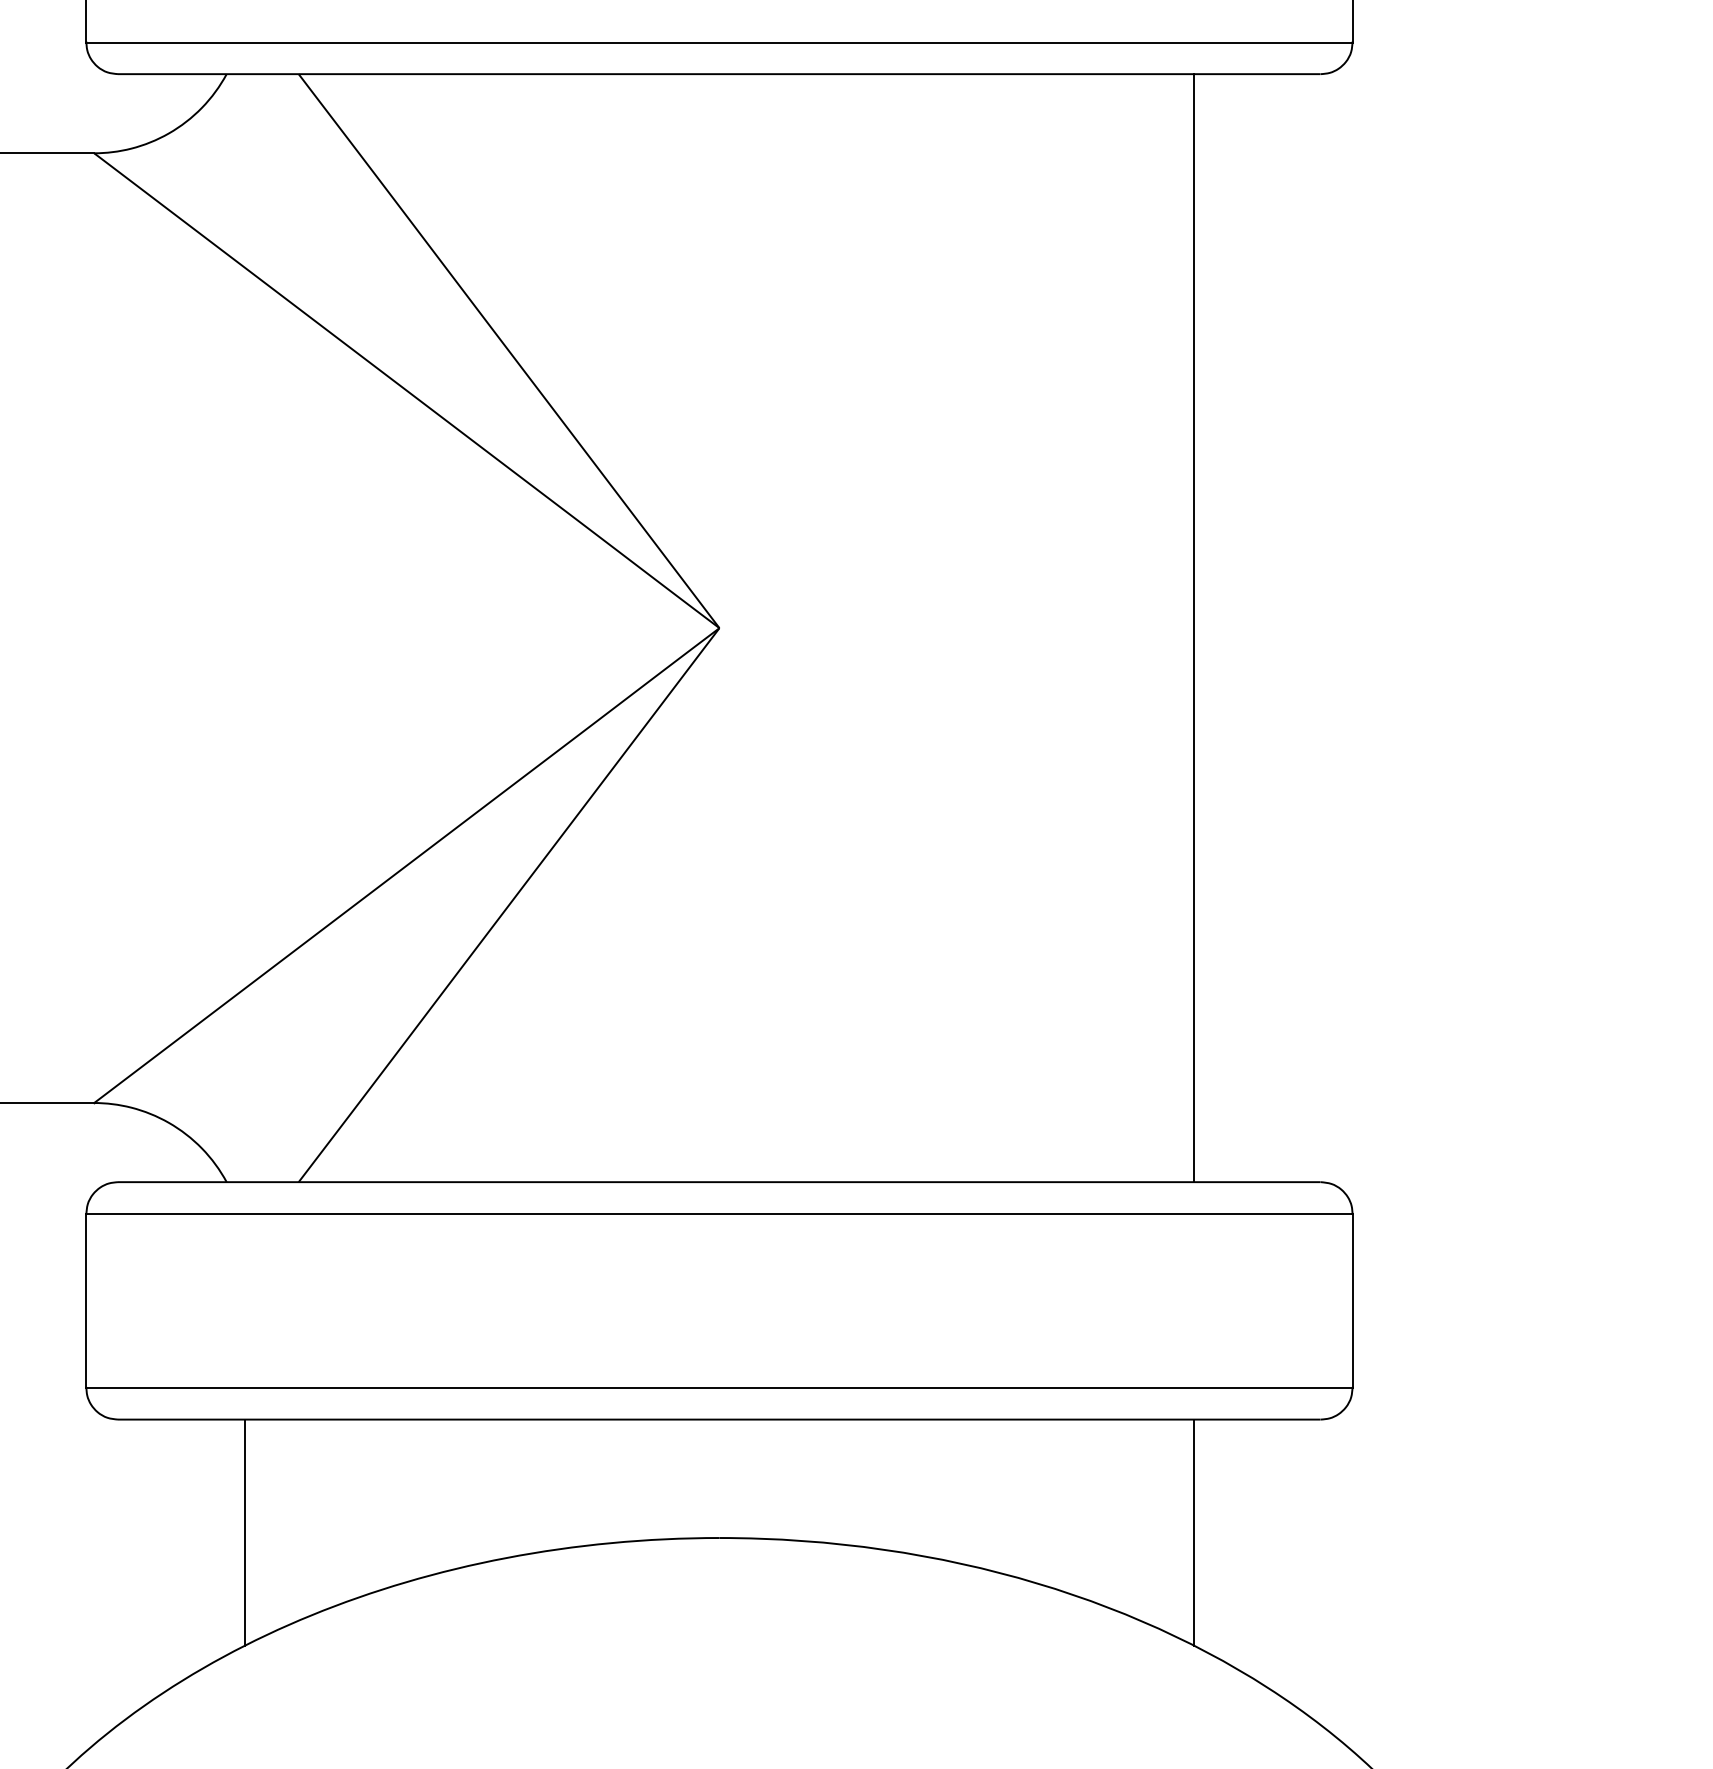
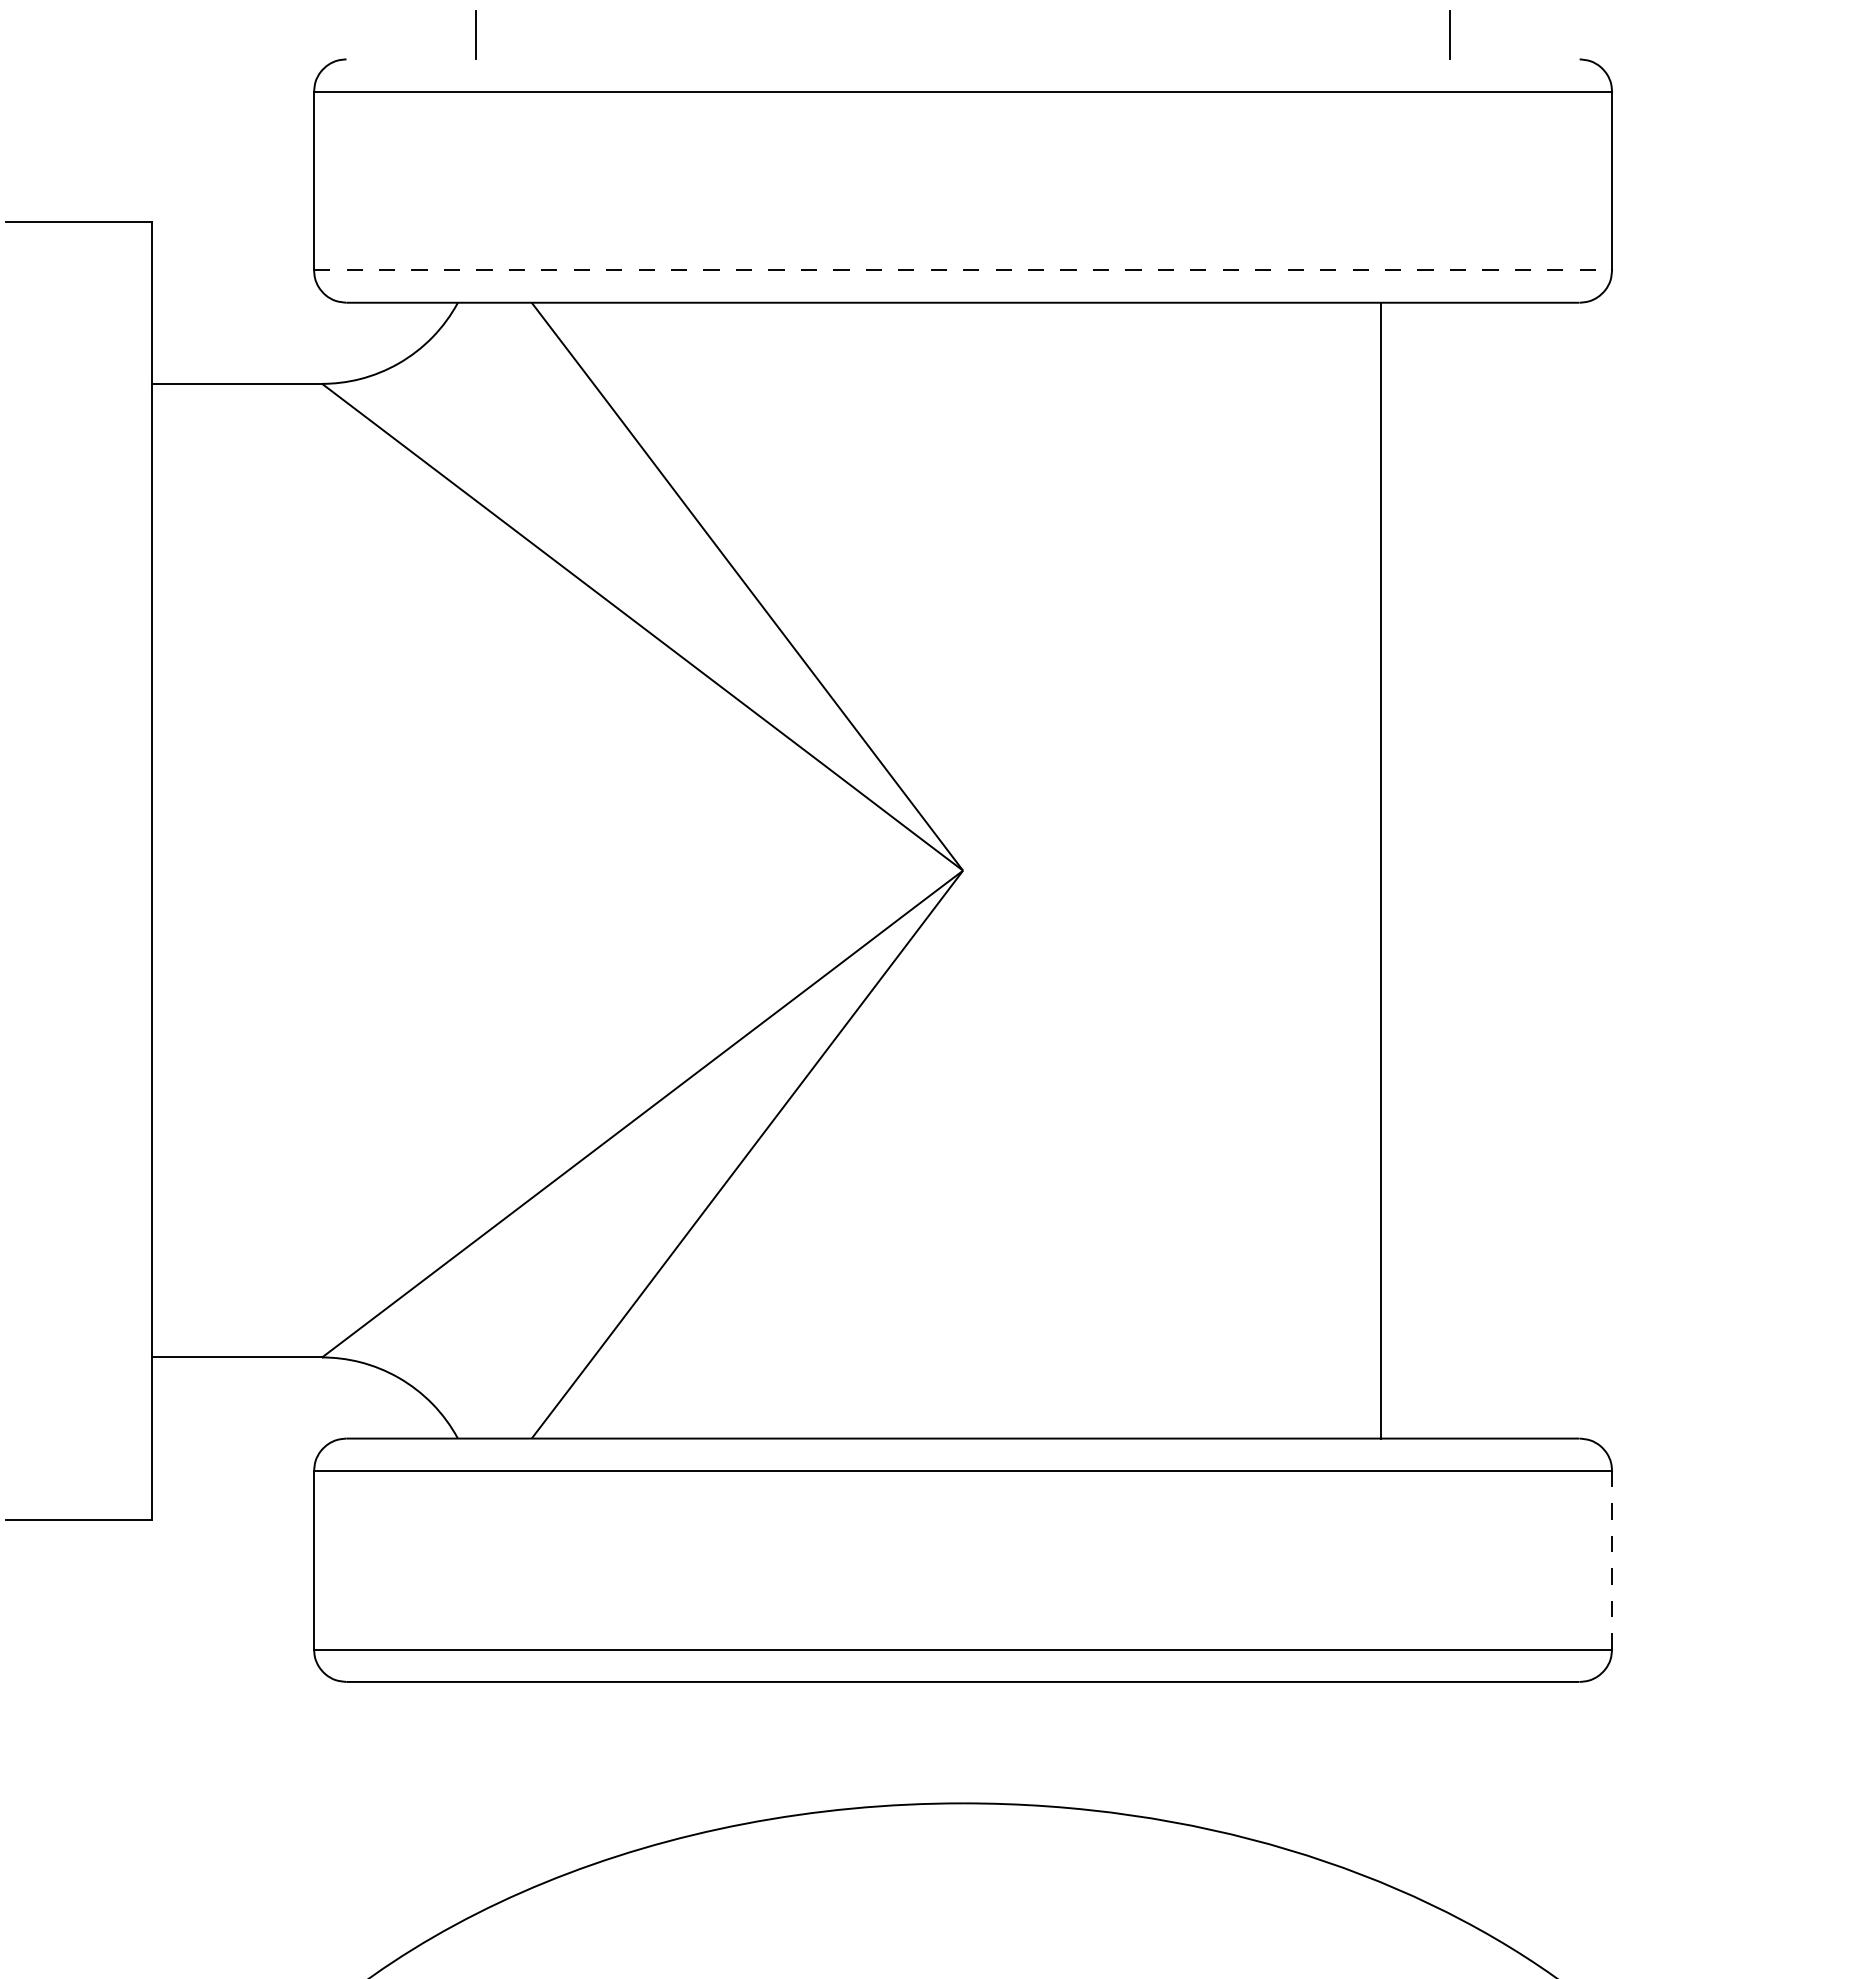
line: (718, 42) -> (962, 270), solid -> dashed
line: (1193, 628) -> (1380, 870), moved
line: (1352, 1300) -> (1612, 1559), solid -> dashed
line: (244, 1532) -> (476, 1797), removed
line: (1193, 1532) -> (1449, 1797), removed

